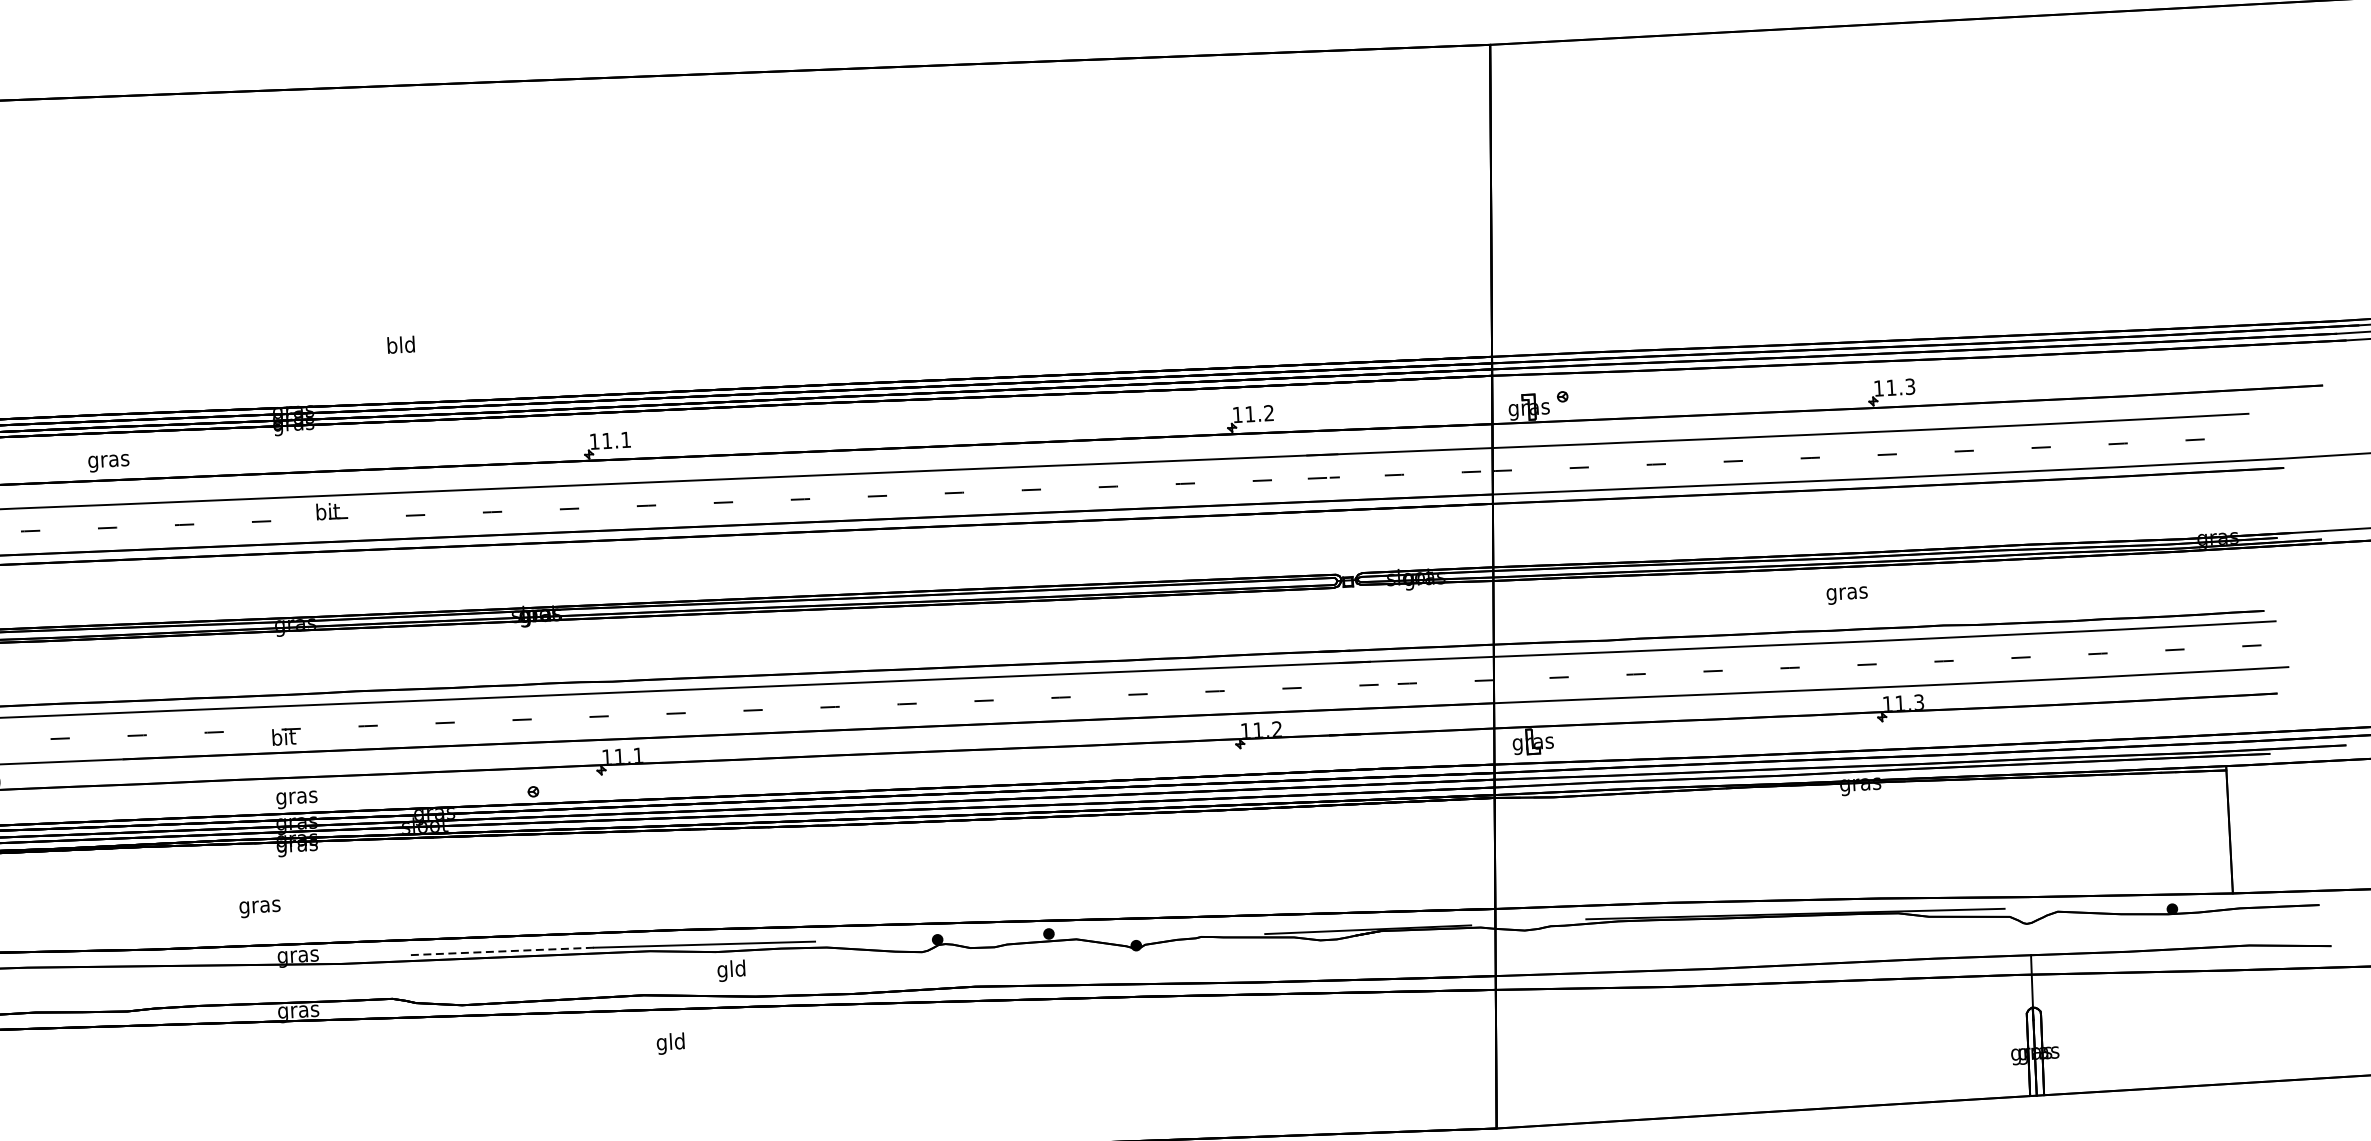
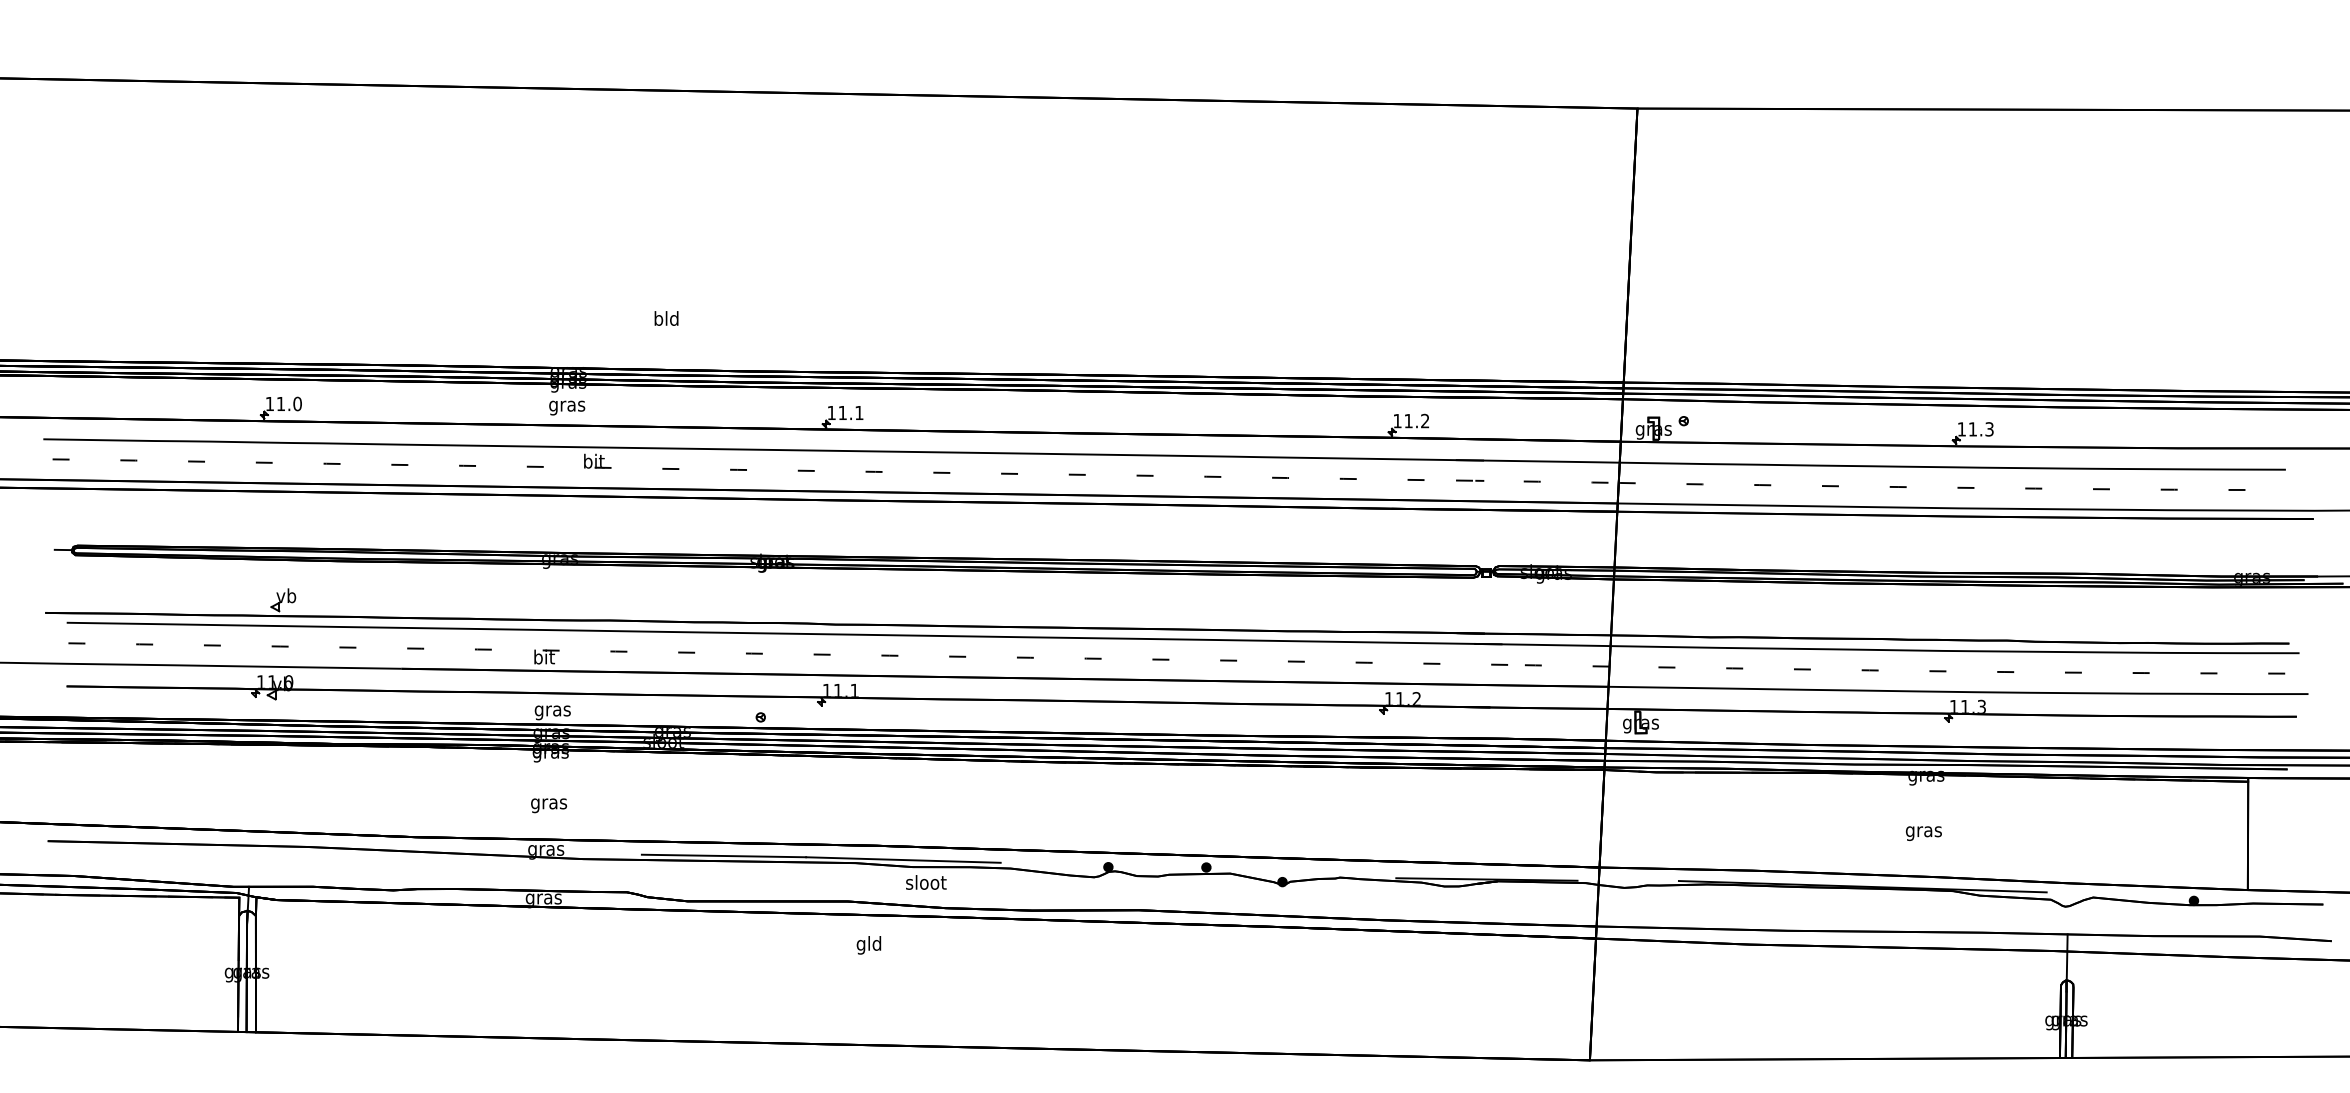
text: (109, 462) -> (567, 407), moved
text: (1846, 595) -> (1923, 833), moved
text: (260, 908) -> (549, 805), moved
line: (499, 950) -> (723, 855), dashed -> solid
text: (732, 970) -> (926, 884), gld -> sloot

